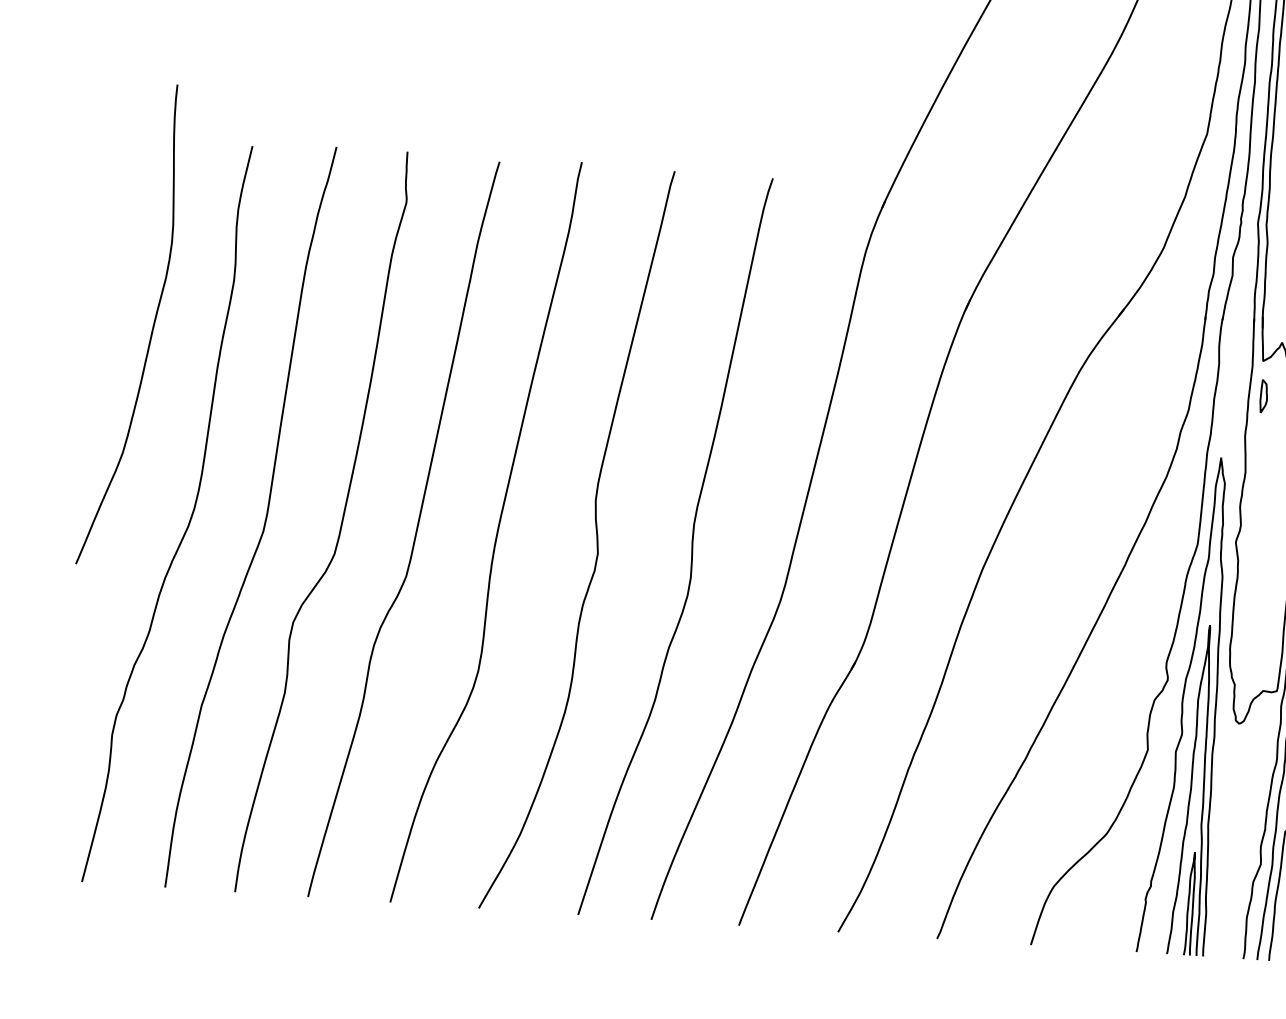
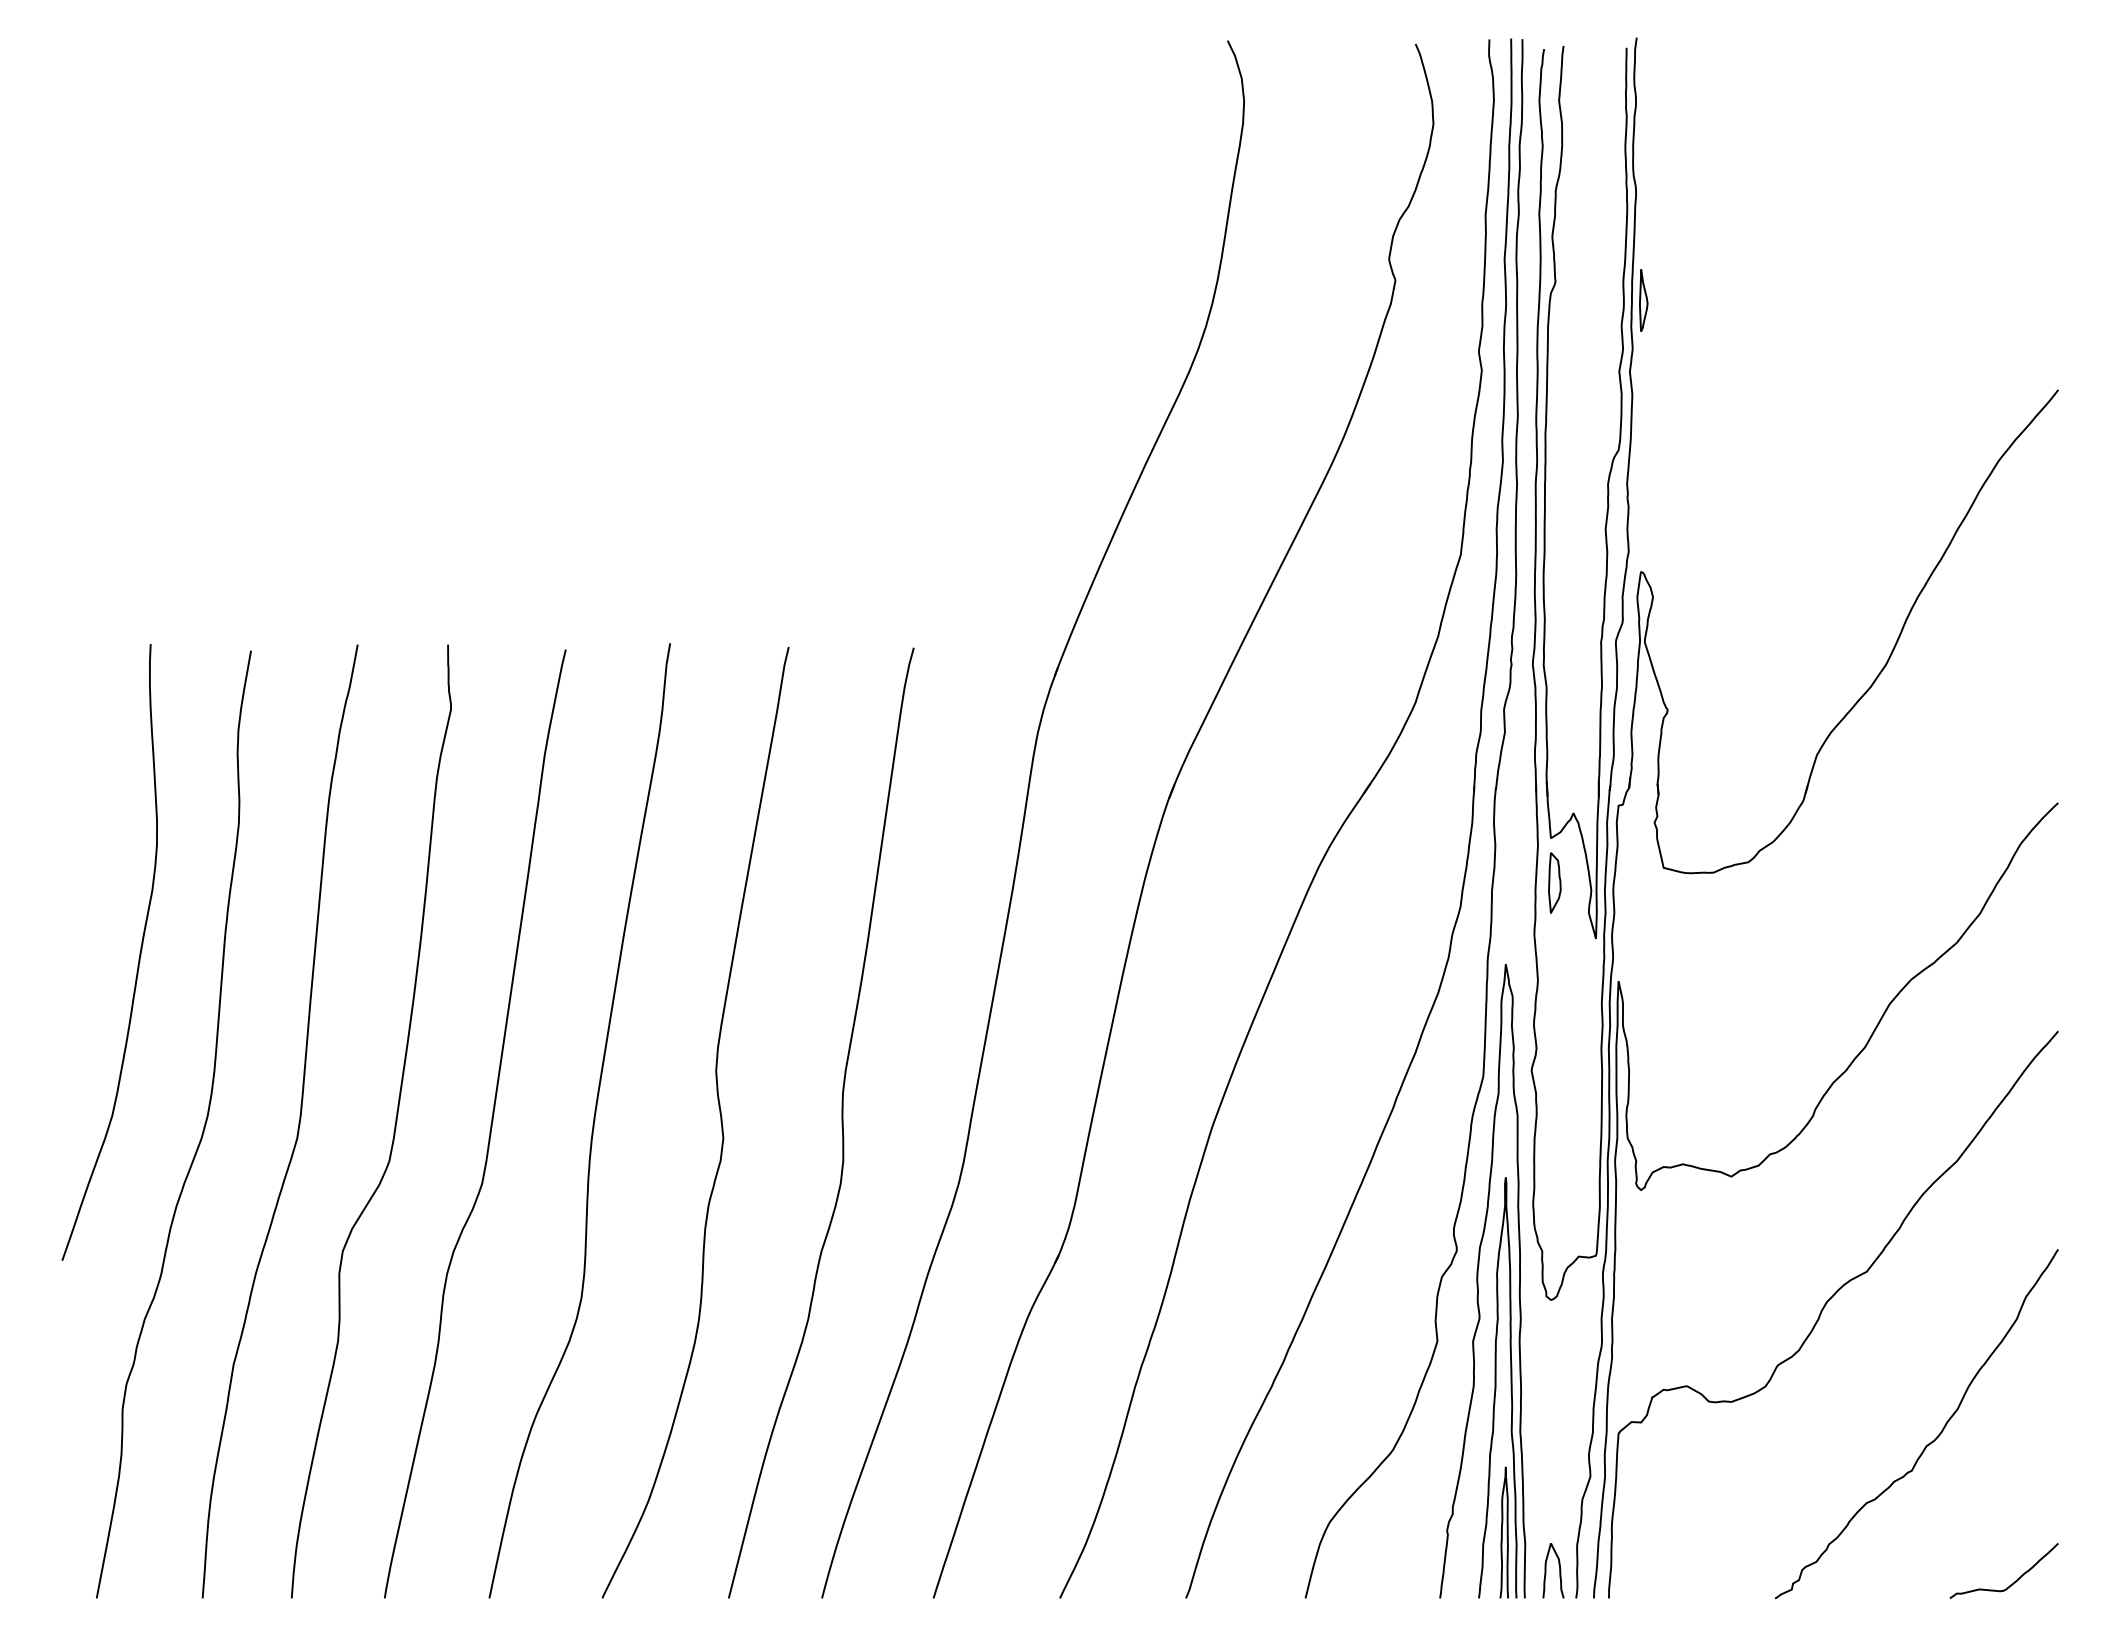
curve: (151, 330) -> (138, 958), moved
part: (1263, 396) -> (1554, 882), size x1.43
curve: (1231, 936) -> (1559, 1570), added

